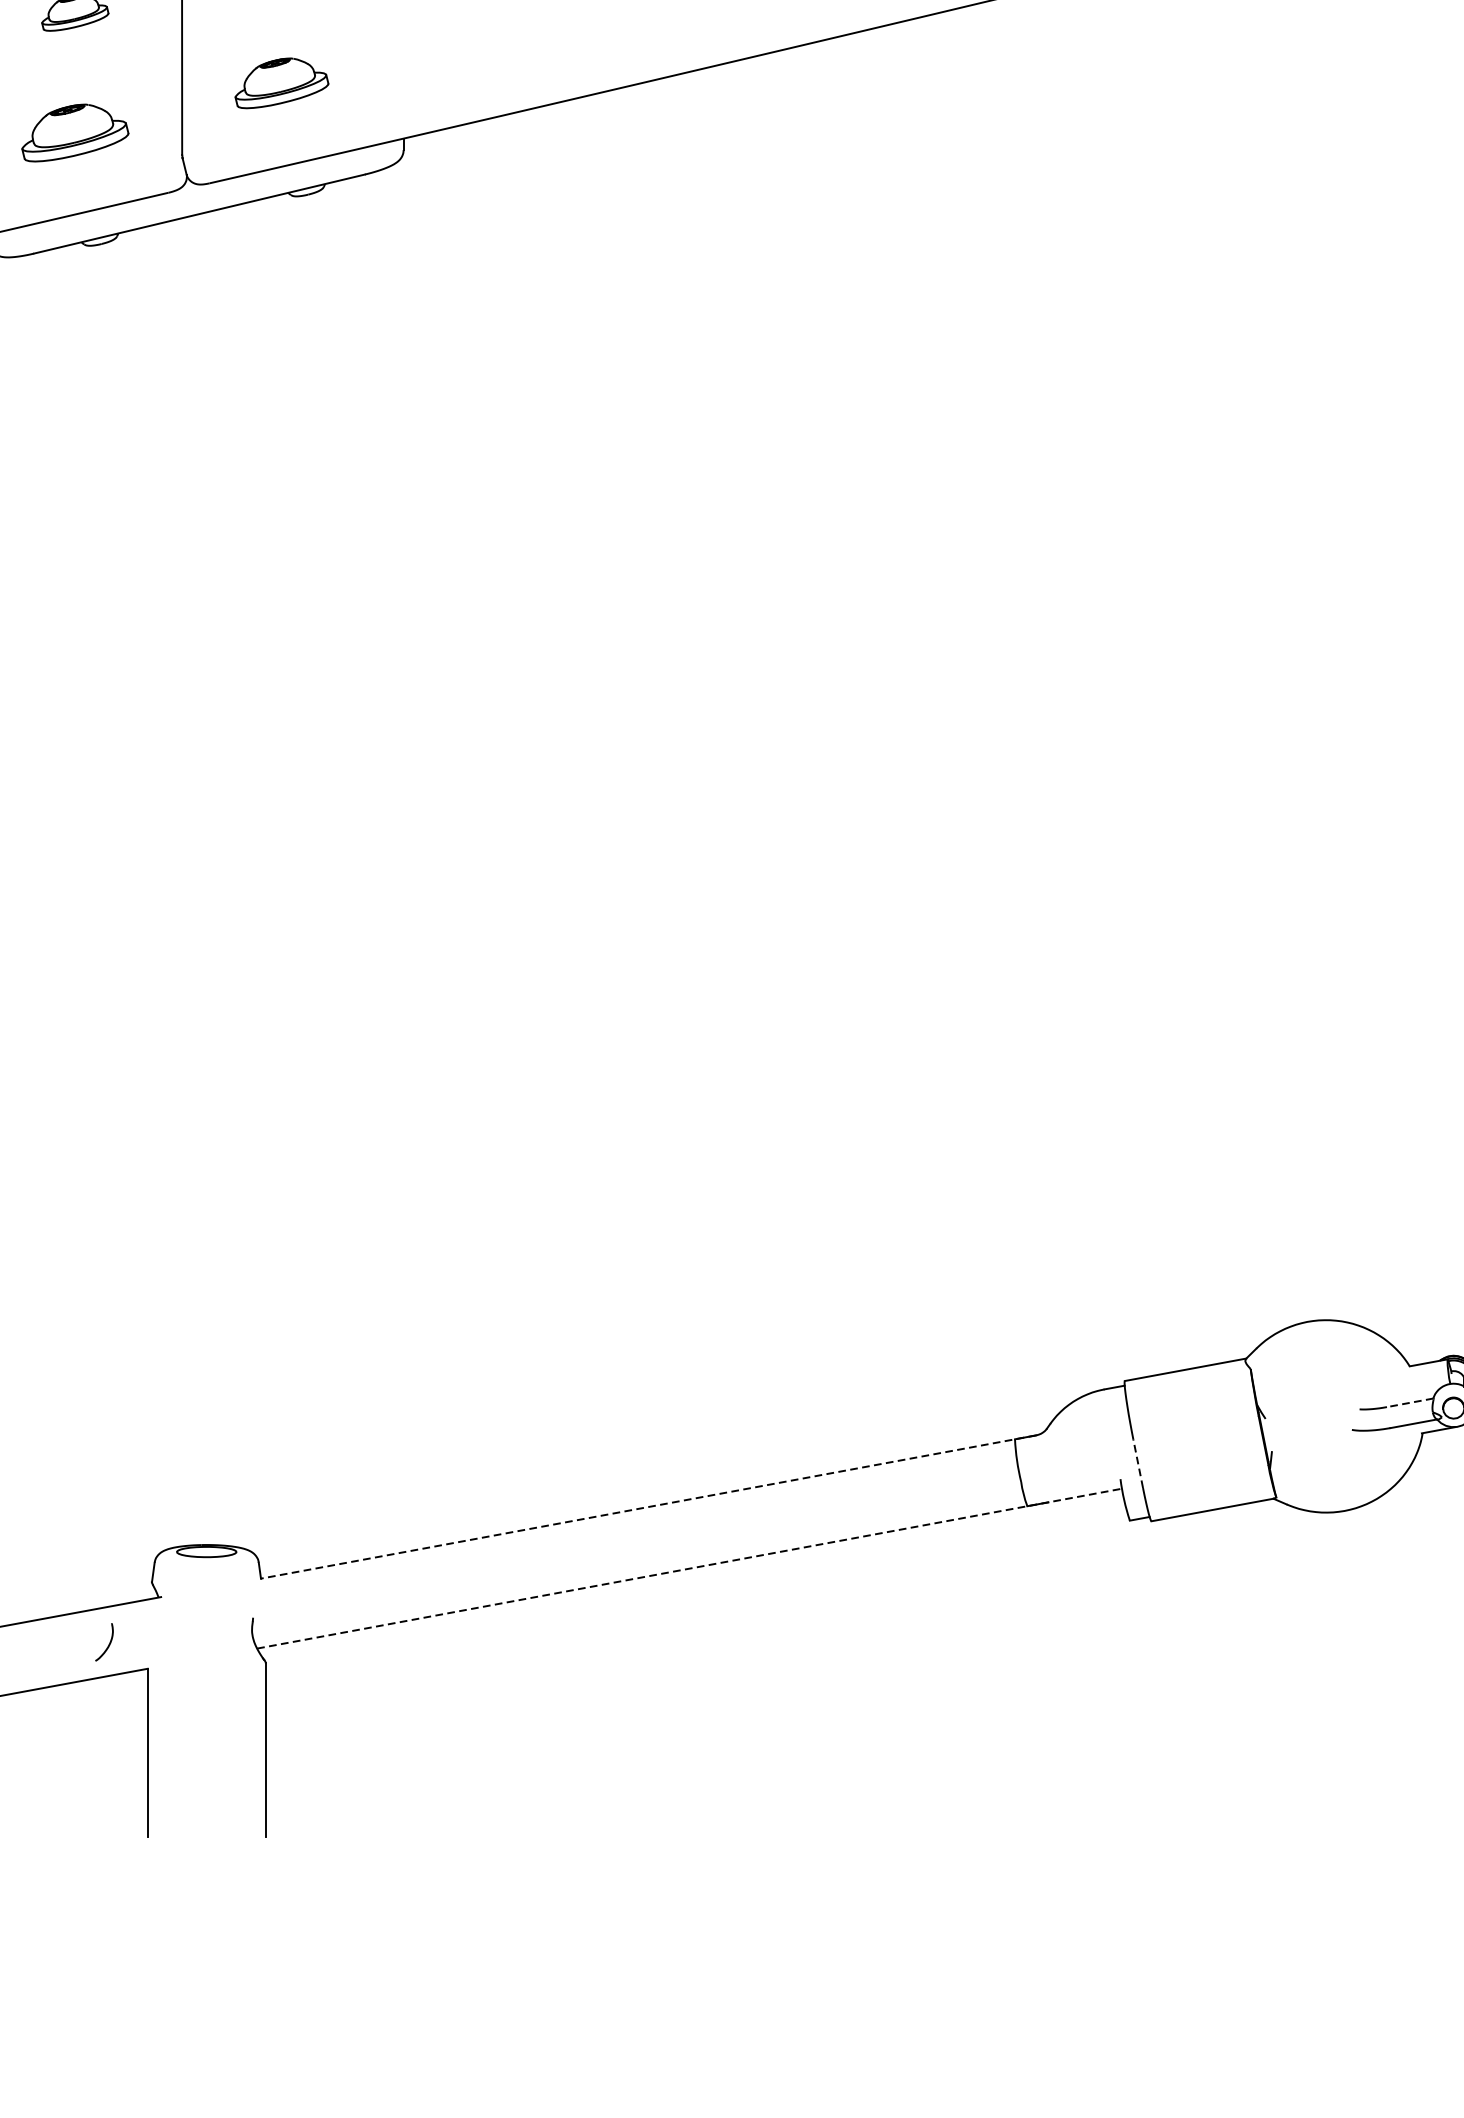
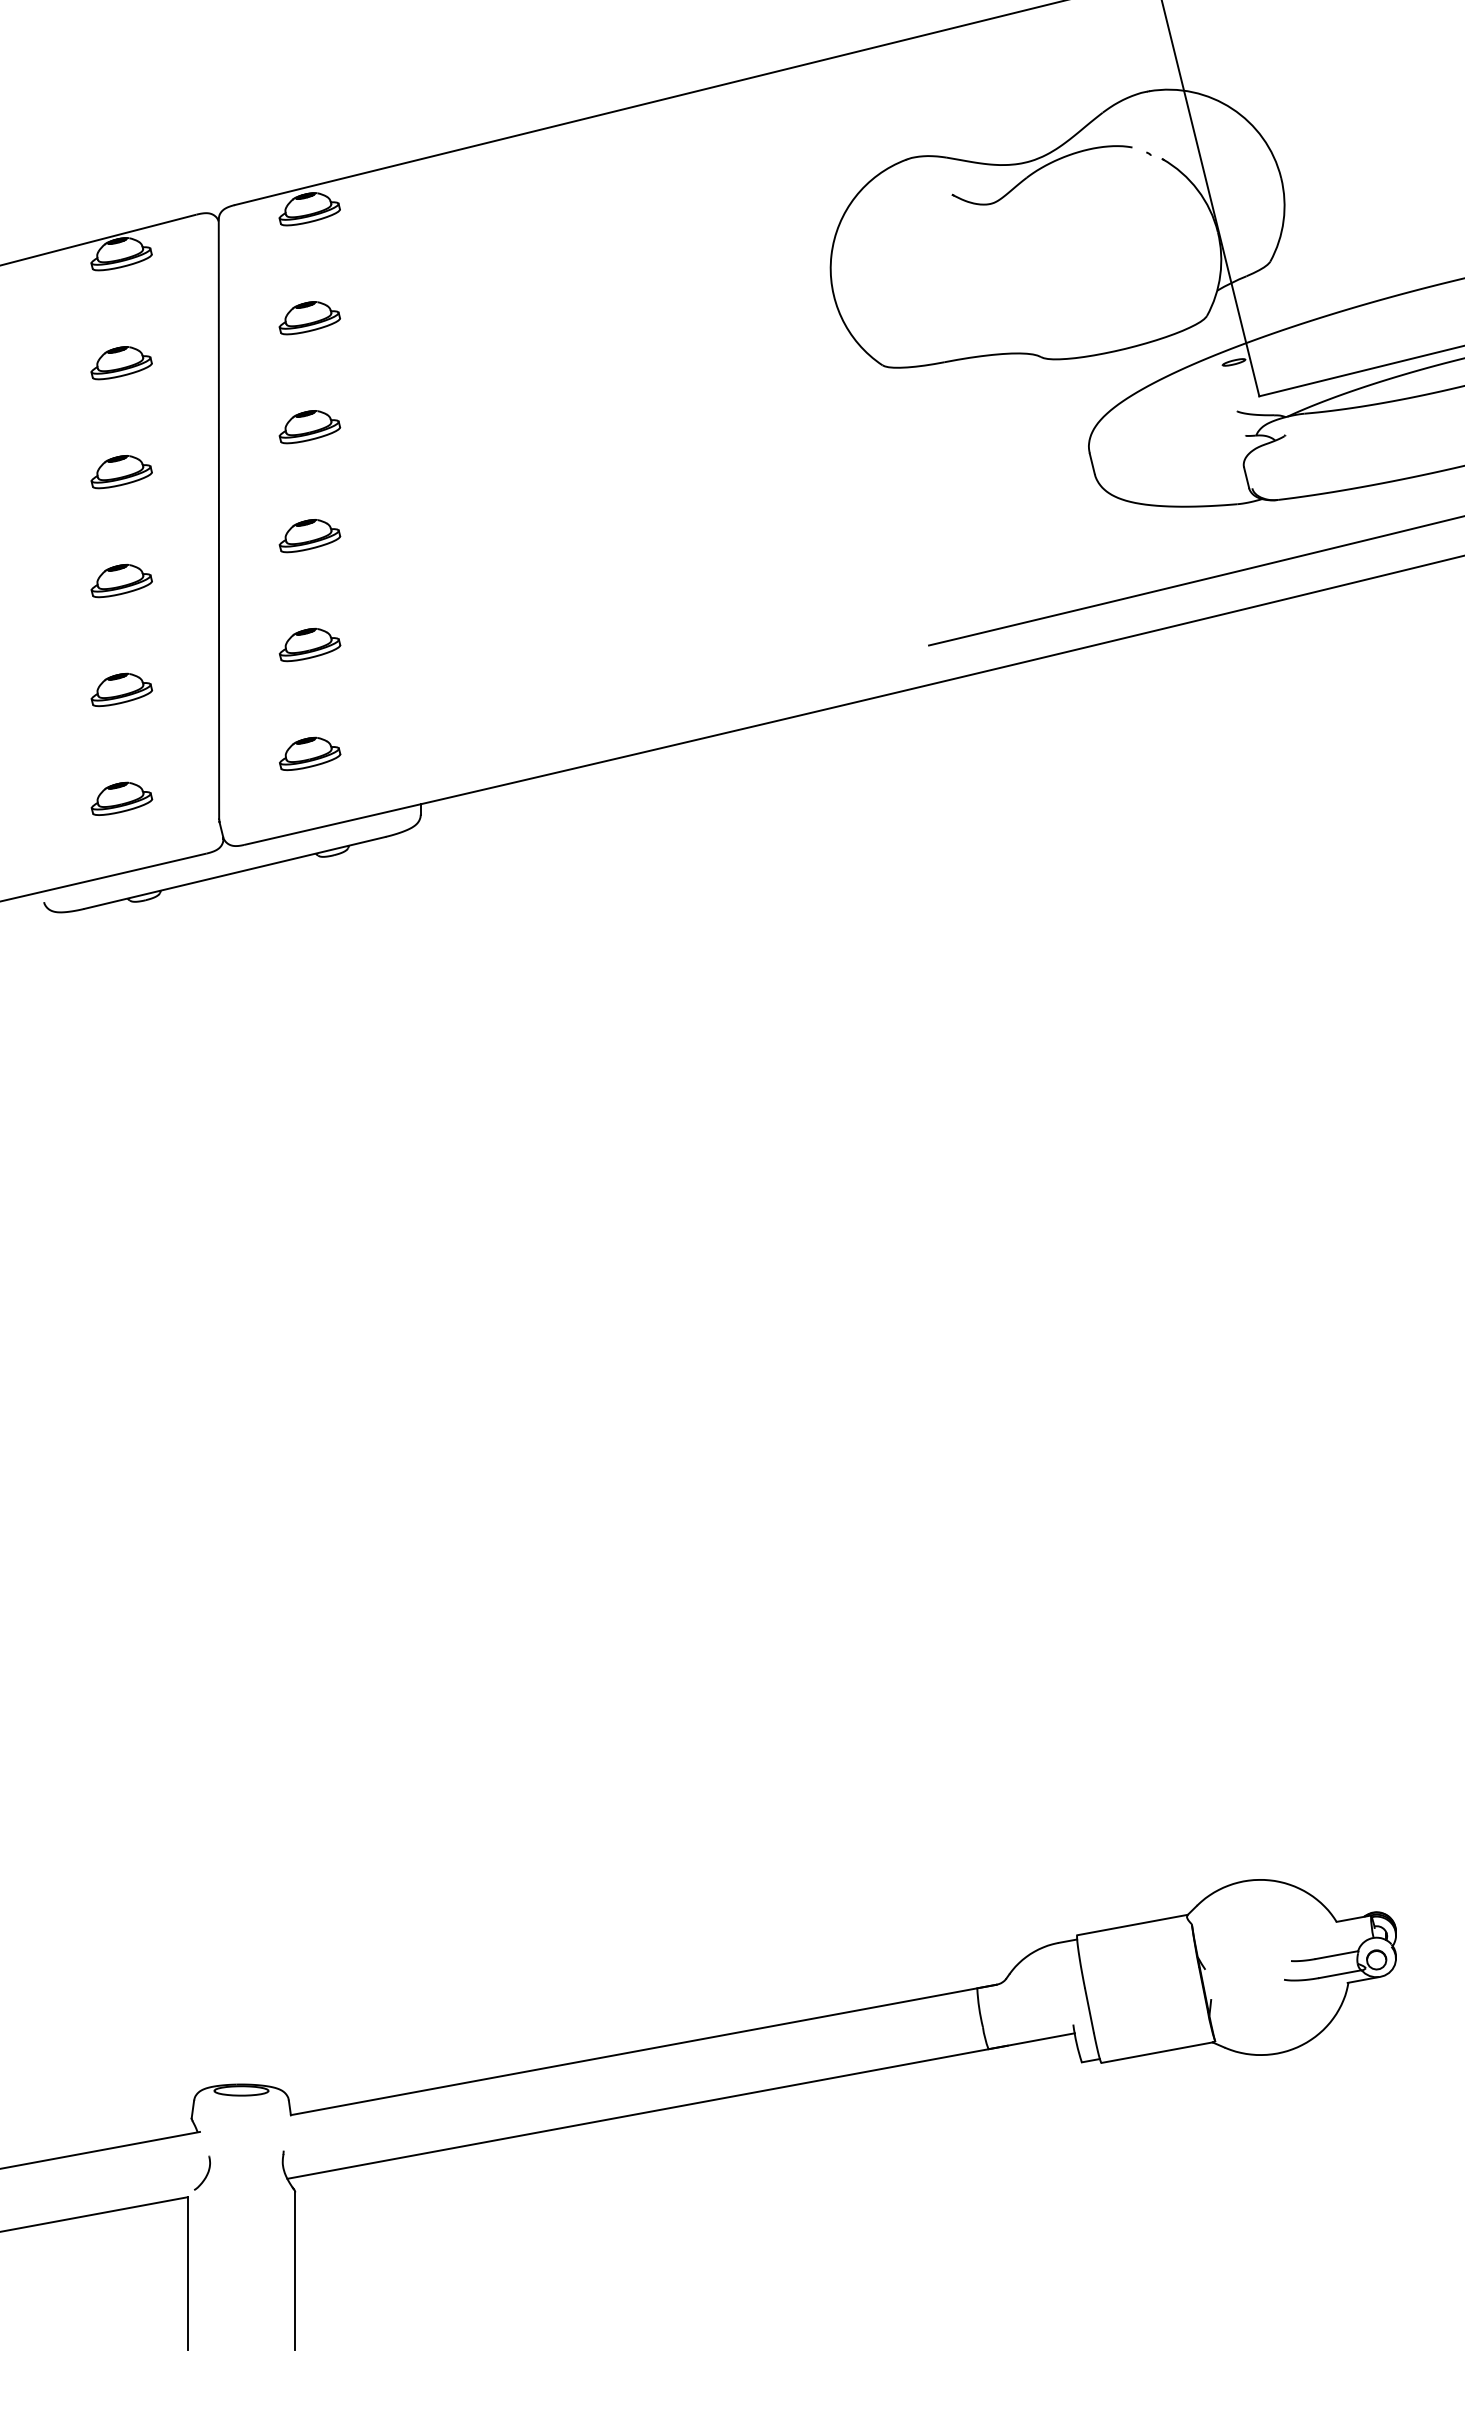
part: (282, 82) -> (310, 753), size x0.71
part: (74, 132) -> (121, 798), size x0.62
line: (1409, 1403) -> (1336, 1955), dashed -> solid
line: (1138, 1463) -> (1089, 2010), dashed -> solid
line: (648, 1506) -> (643, 2049), dashed -> solid
line: (690, 1568) -> (681, 2105), dashed -> solid
part: (104, 1641) -> (202, 2172), moved

